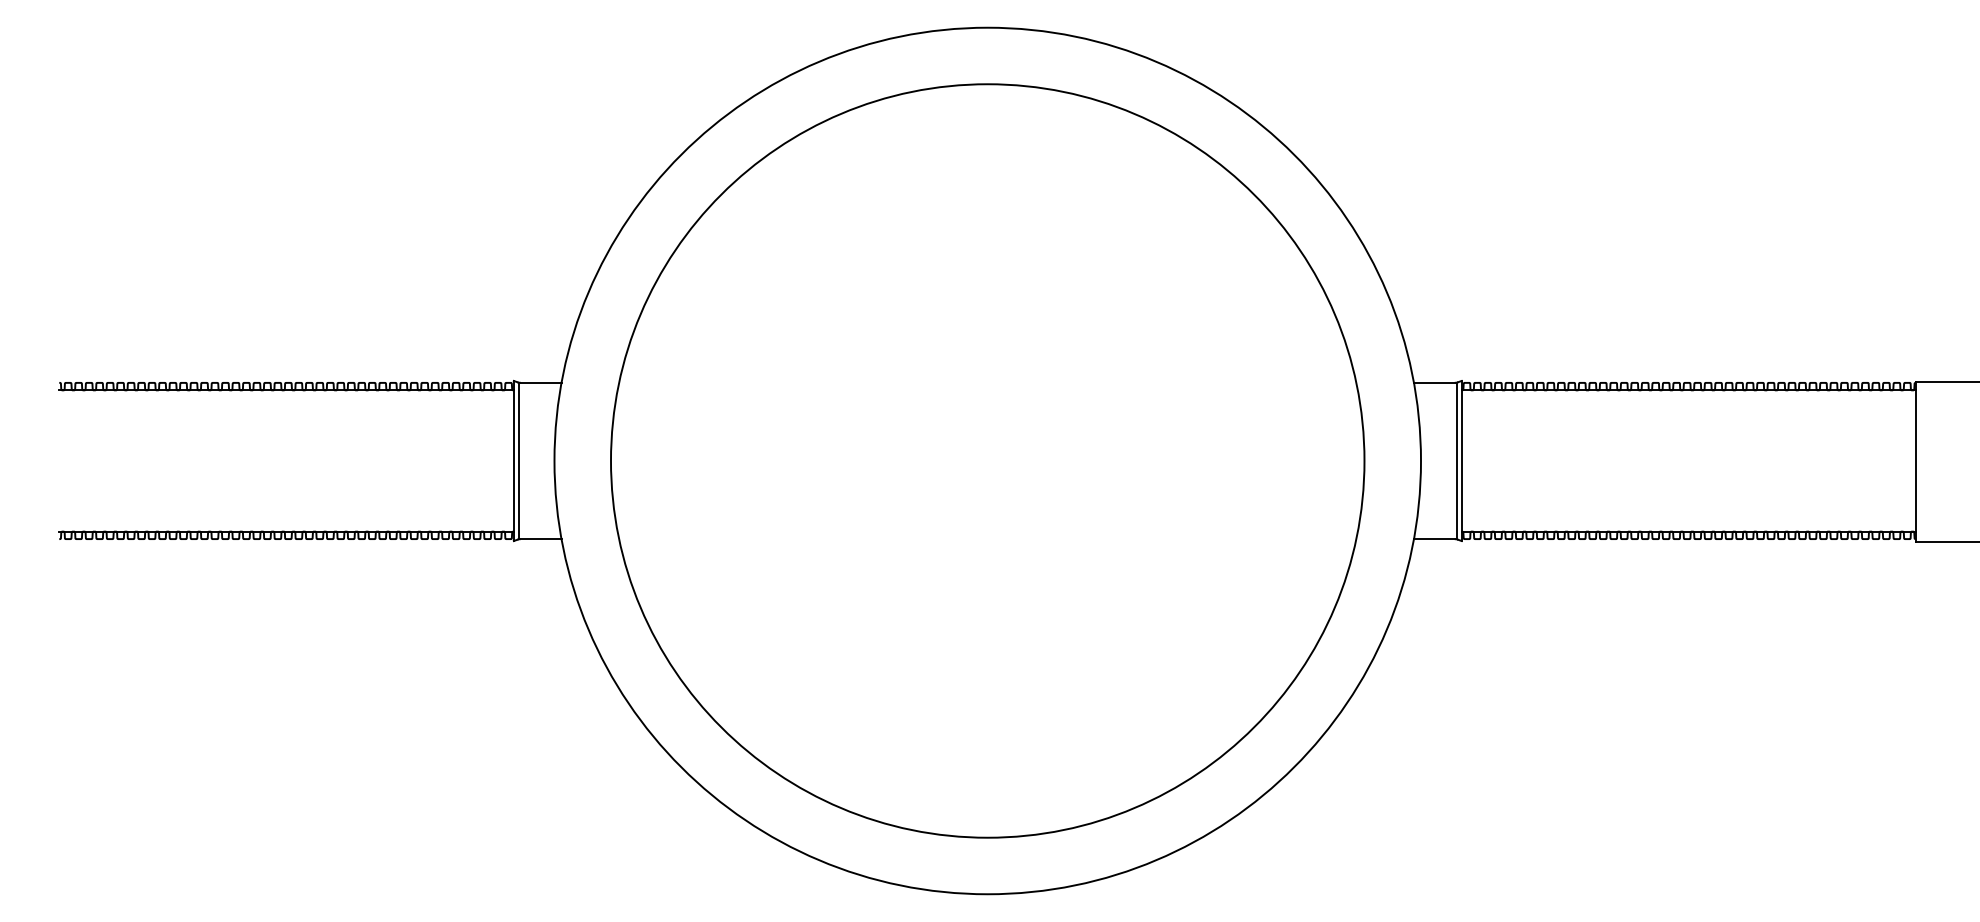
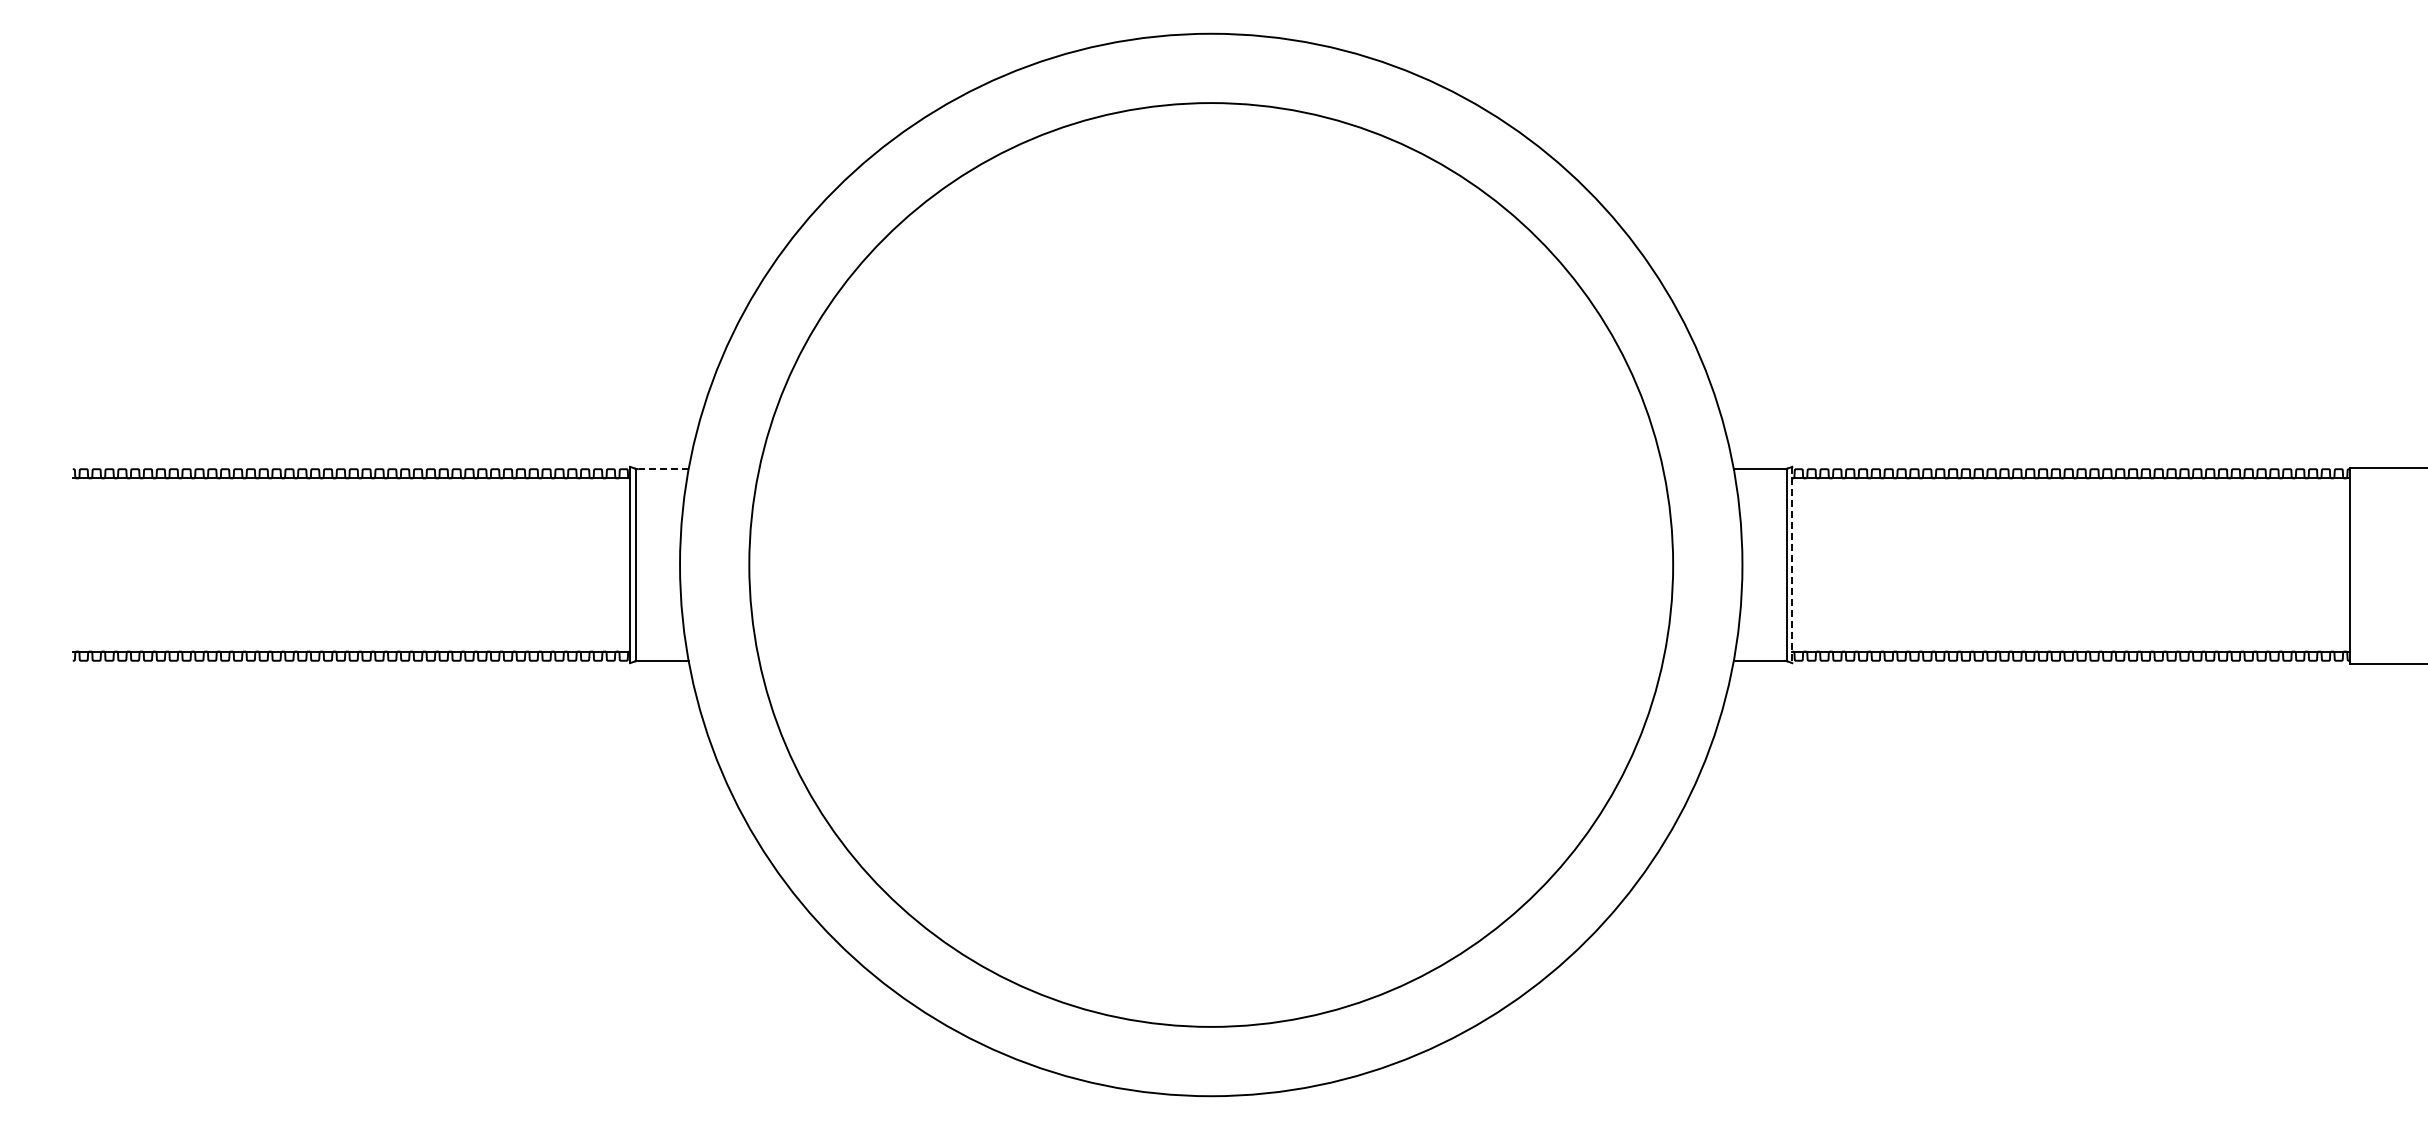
line: (541, 383) -> (663, 469), solid -> dashed
line: (1461, 461) -> (1792, 565), solid -> dashed

